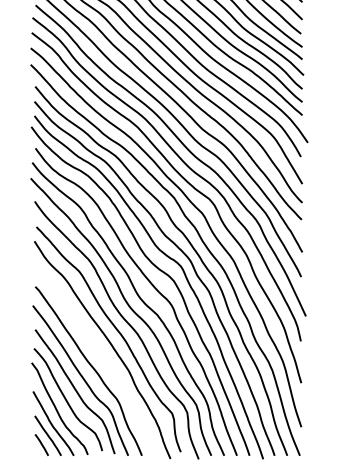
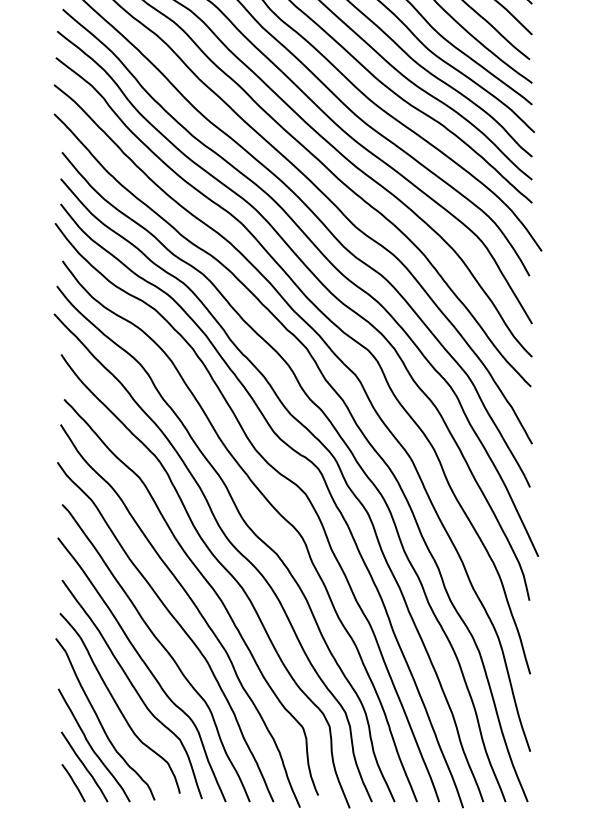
curve: (99, 353) -> (175, 622), added

